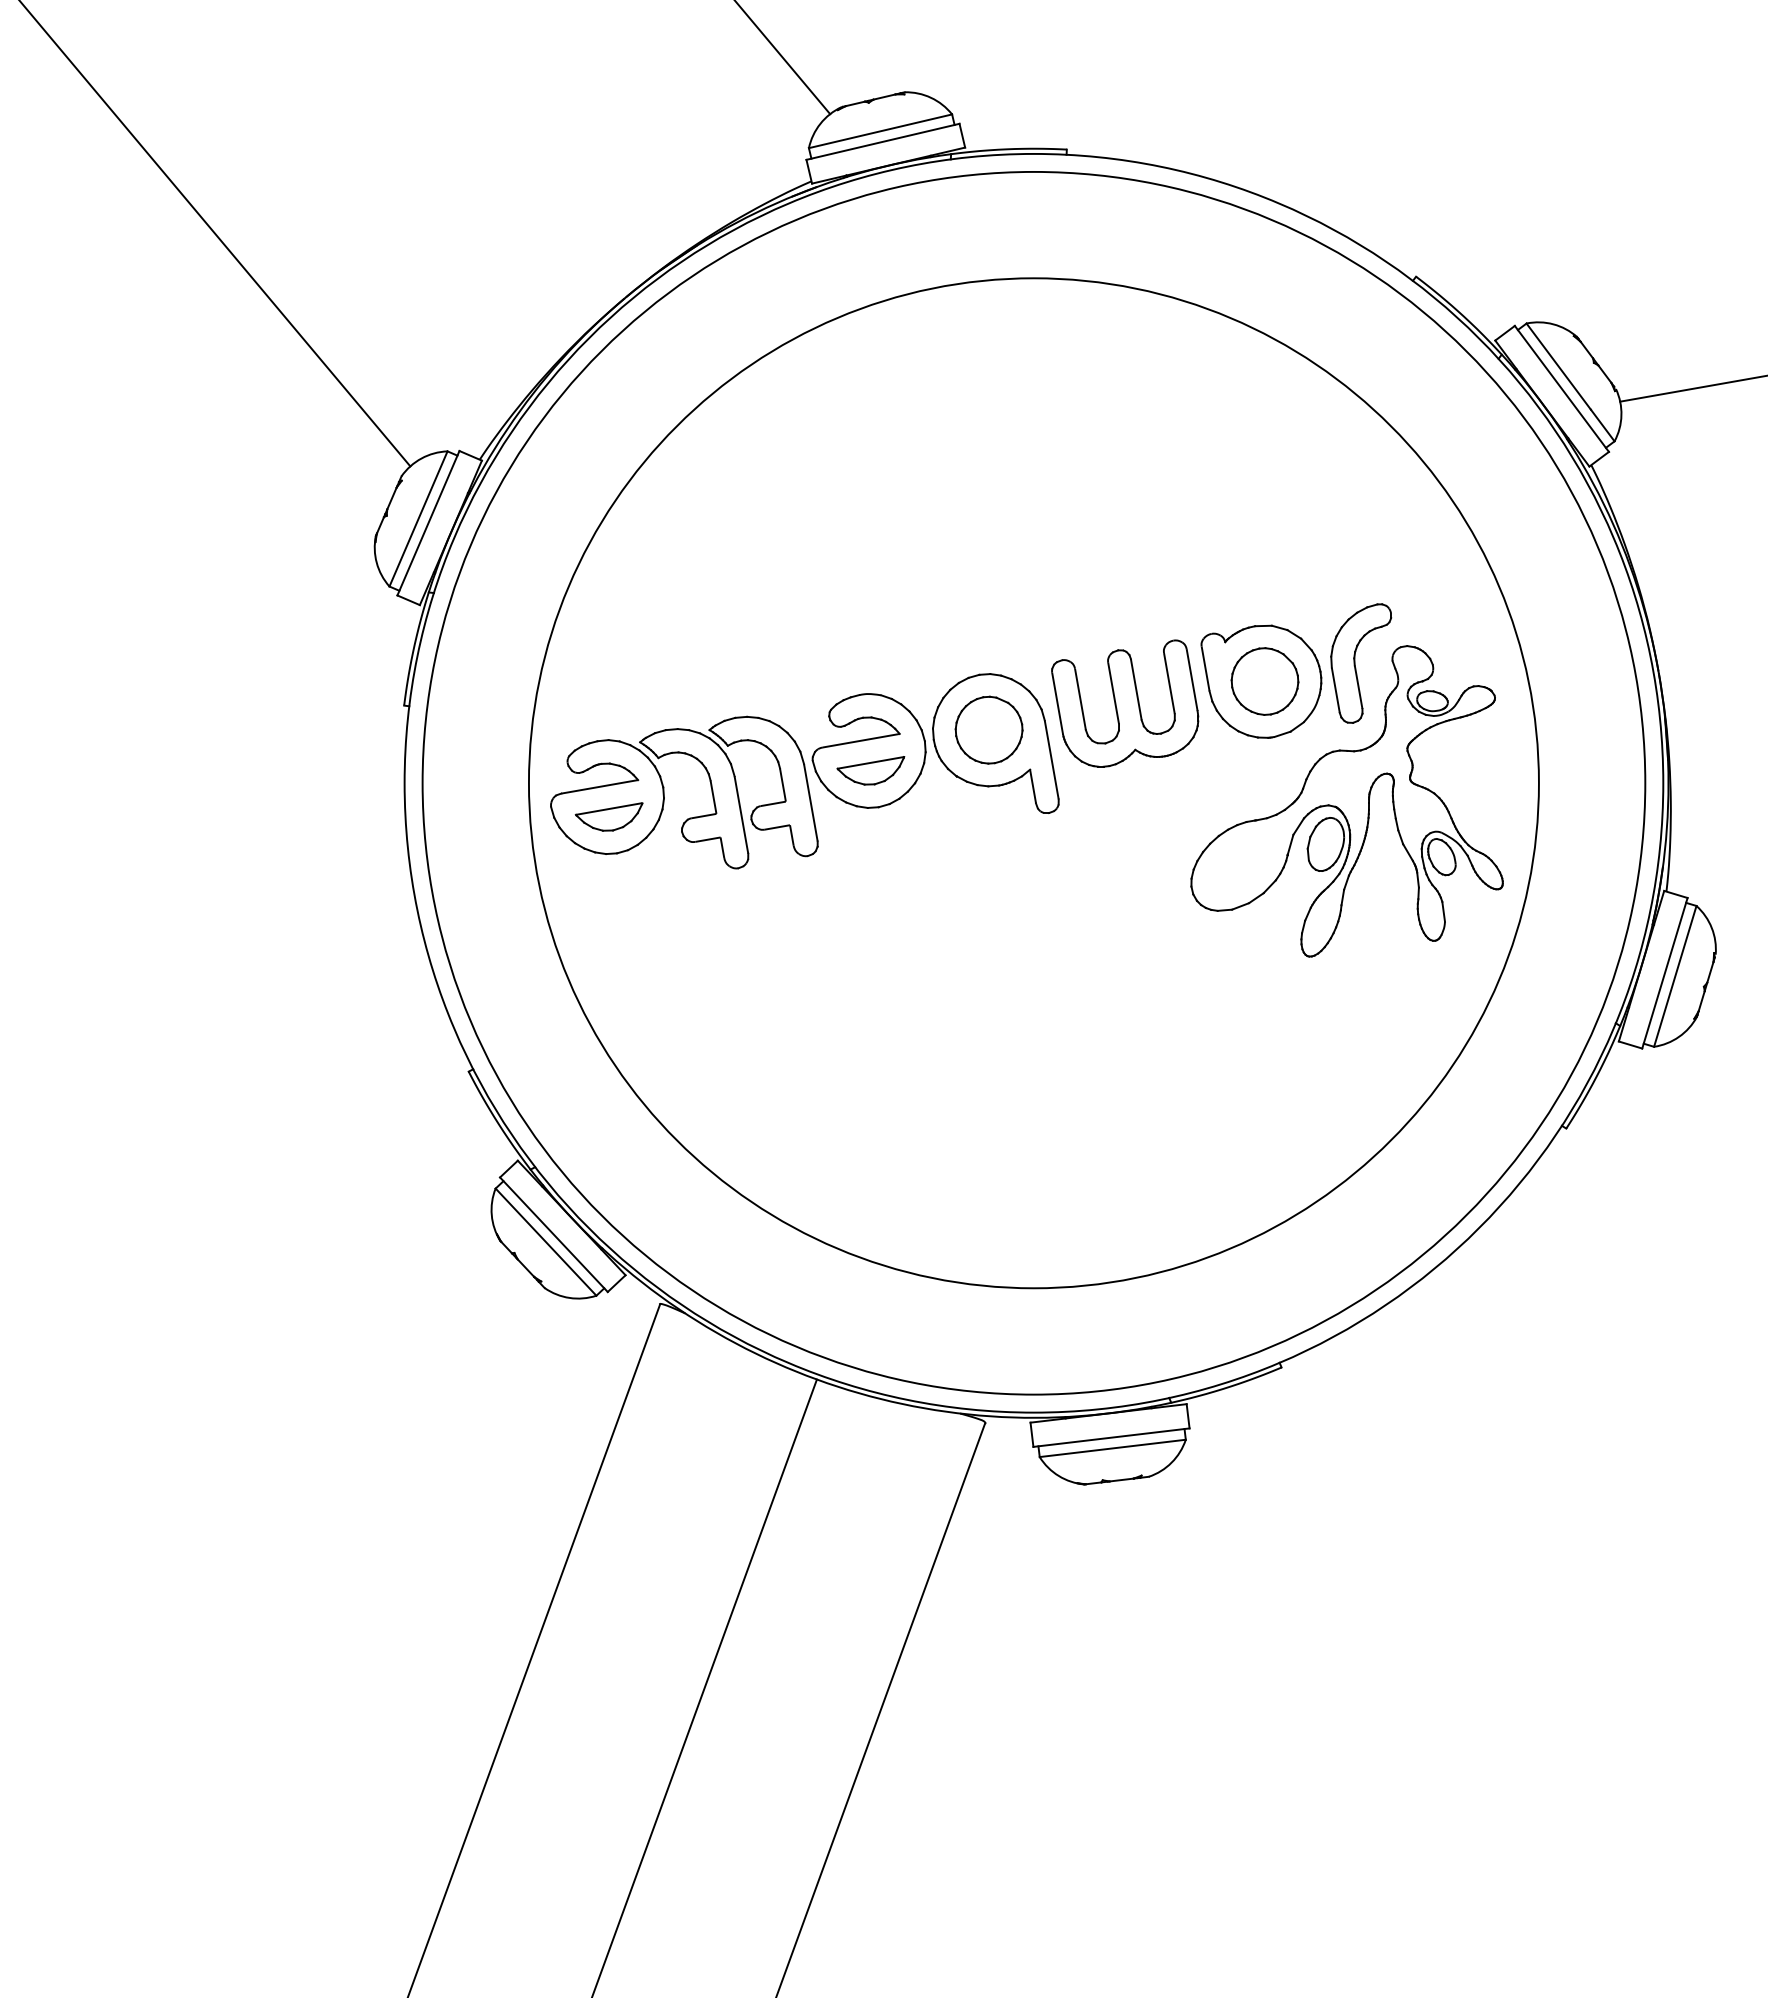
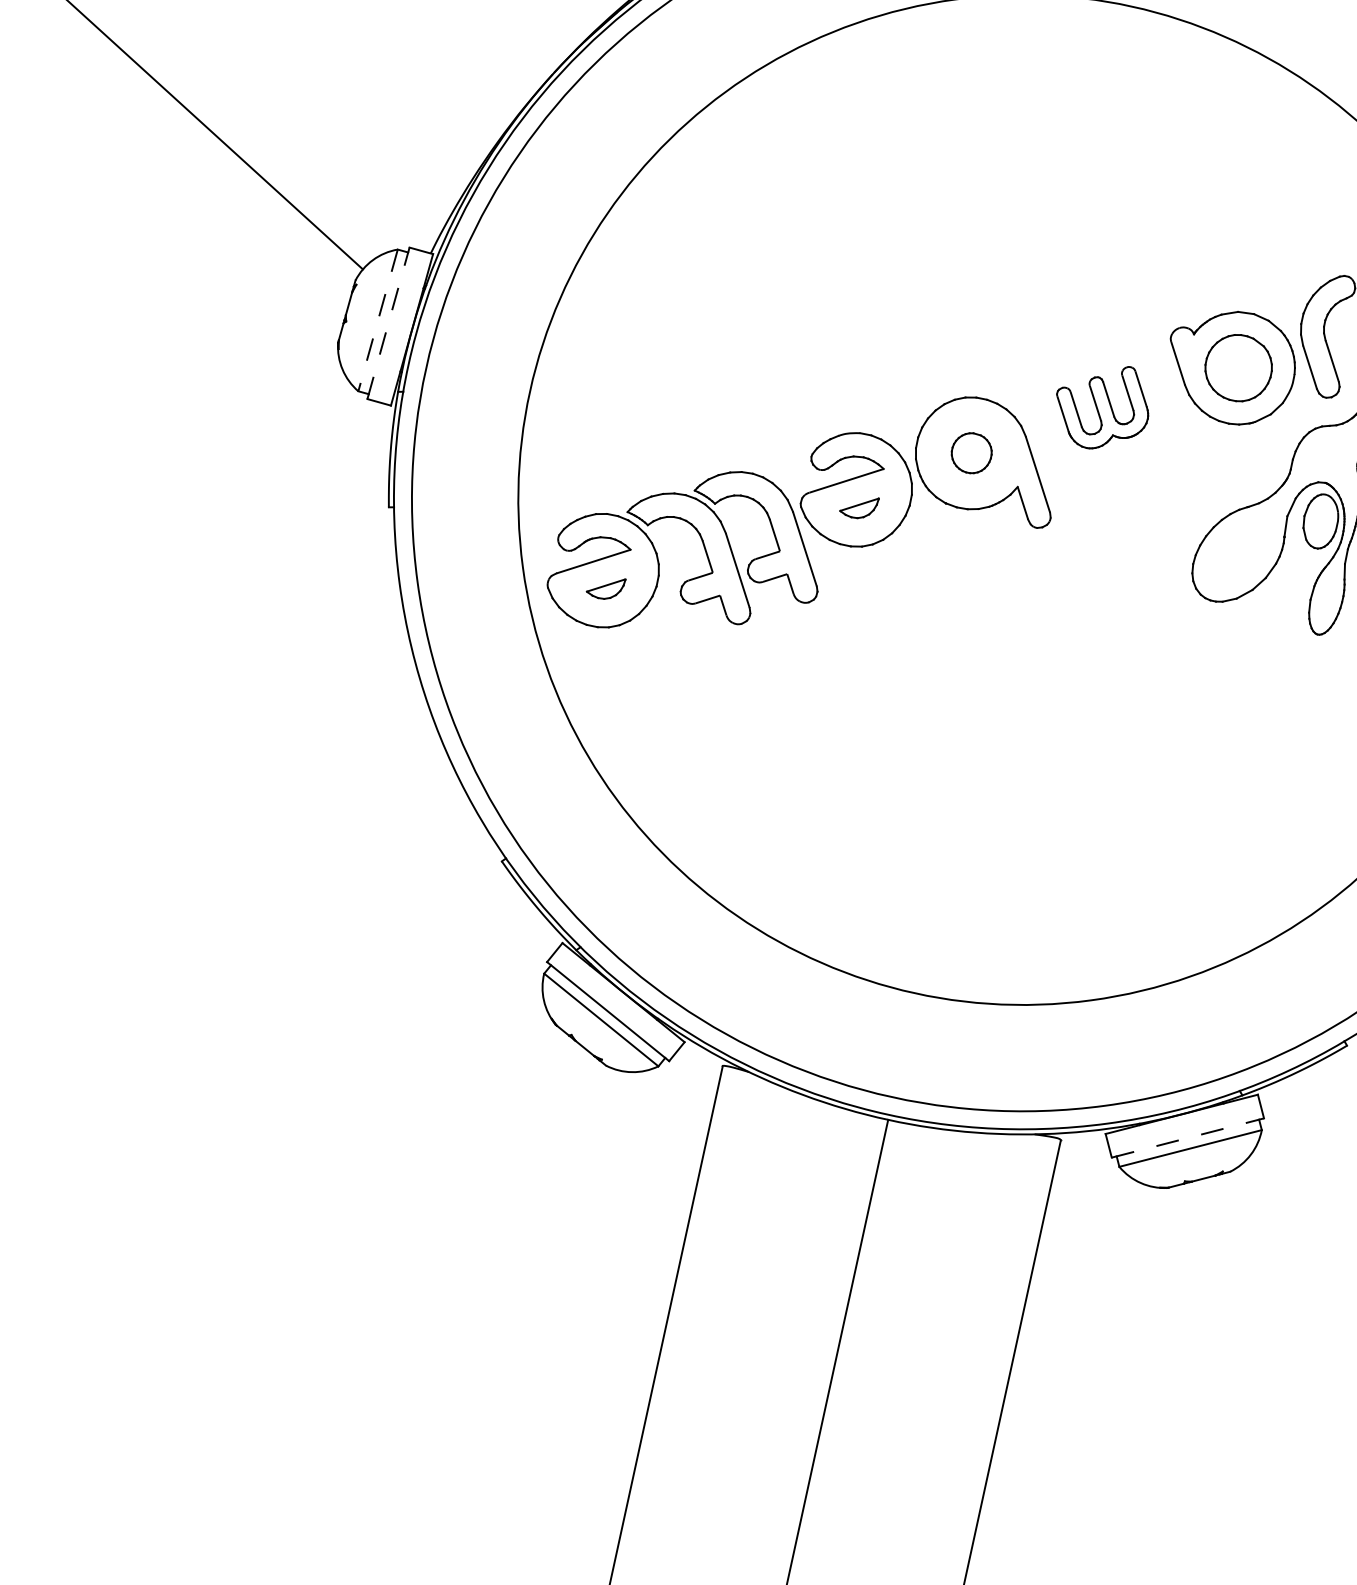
line: (418, 518) -> (377, 319), solid -> dashed
line: (428, 523) -> (388, 323), solid -> dashed
part: (1125, 703) -> (1103, 408), size x0.6
part: (988, 729) -> (971, 452), size x0.6
part: (870, 770) -> (859, 509), size x0.6
part: (608, 816) -> (606, 589), size x0.6
line: (1111, 1437) -> (1187, 1137), solid -> dashed

